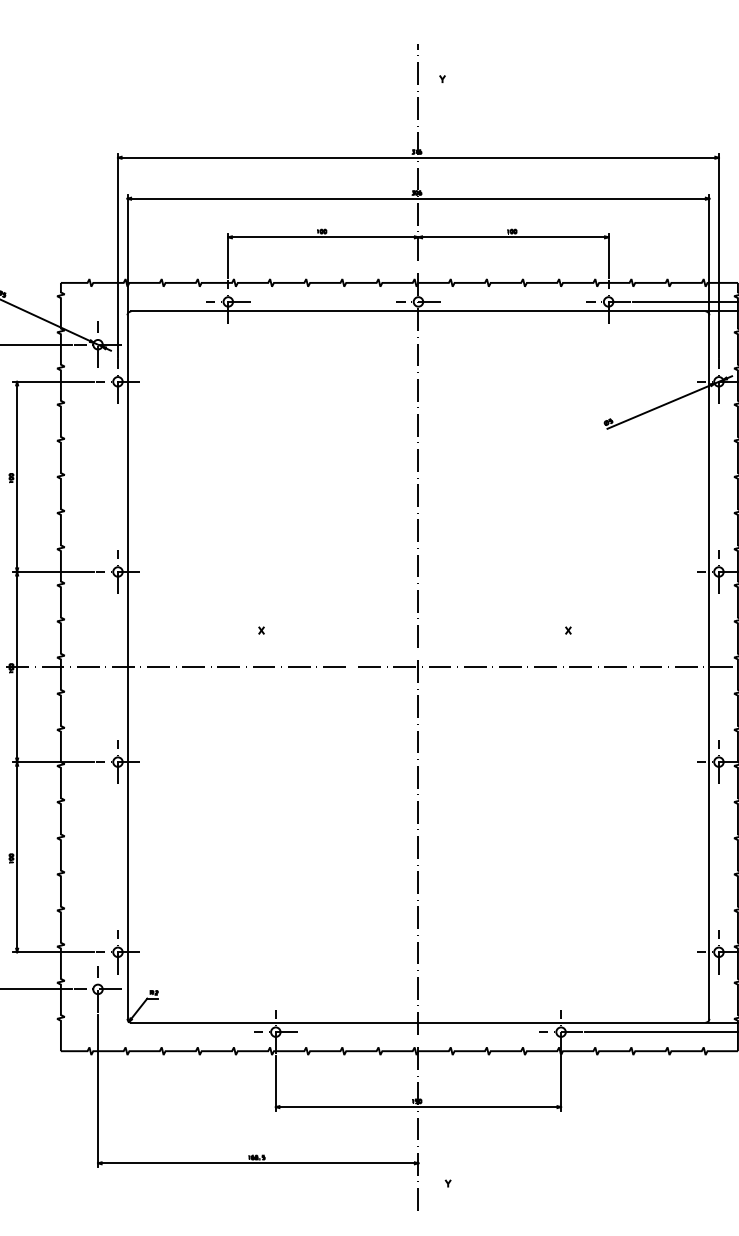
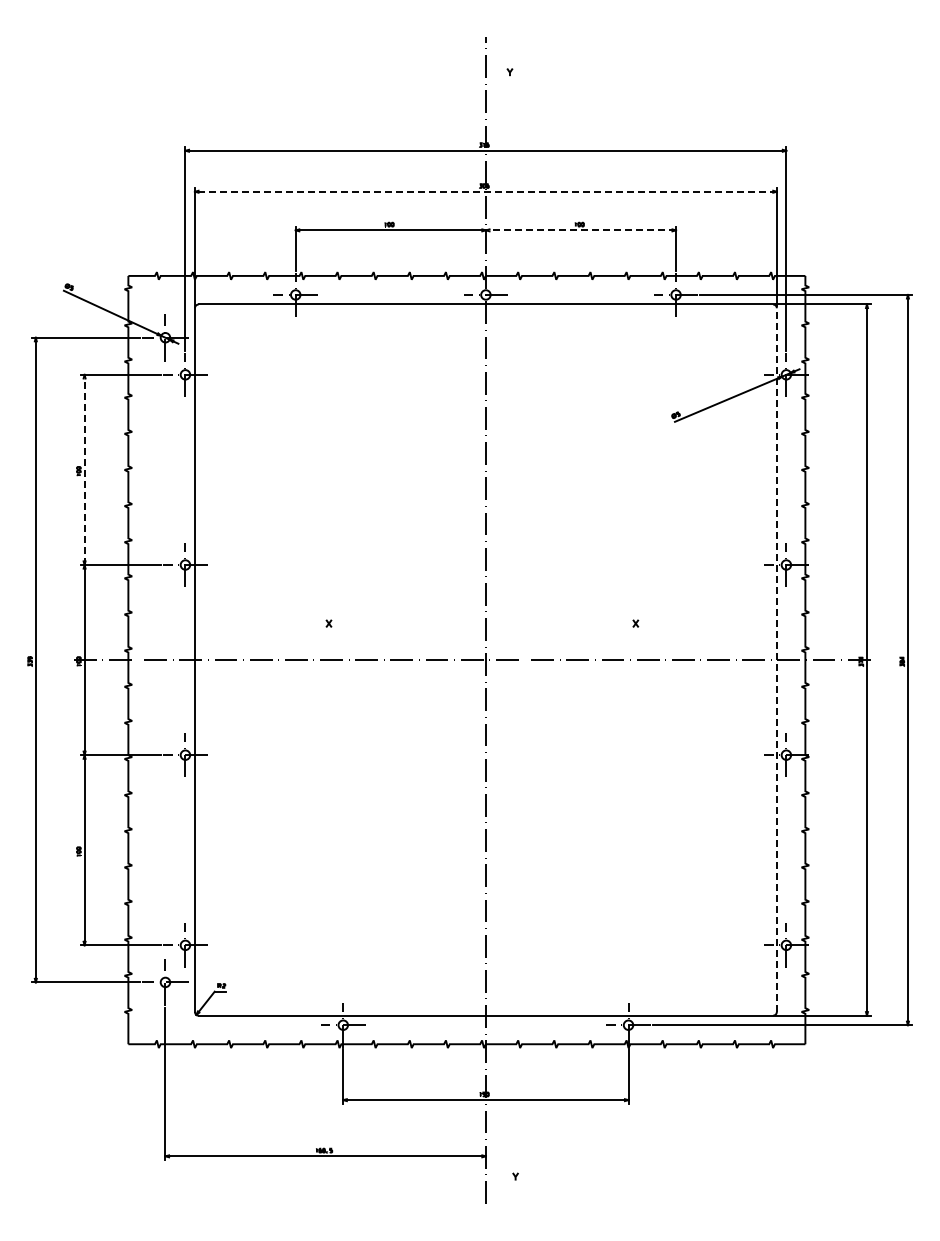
line: (418, 198) -> (485, 191), solid -> dashed
line: (513, 237) -> (580, 230), solid -> dashed
line: (17, 476) -> (84, 469), solid -> dashed
line: (709, 667) -> (776, 660), solid -> dashed

